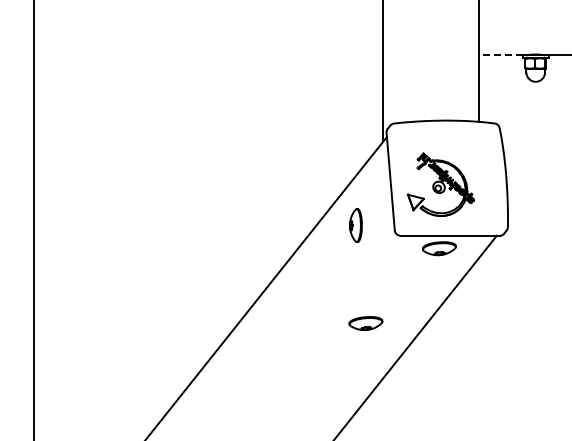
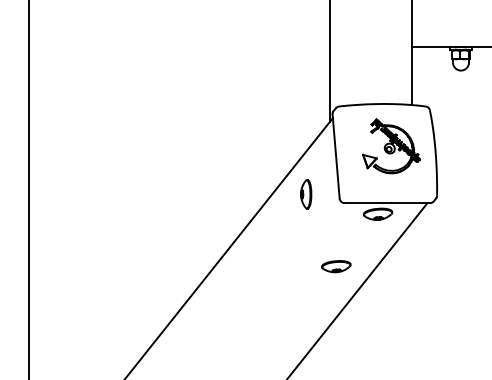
line: (500, 54) -> (430, 47), dashed -> solid
part: (440, 184) -> (391, 146), moved
part: (365, 323) -> (335, 266), moved

